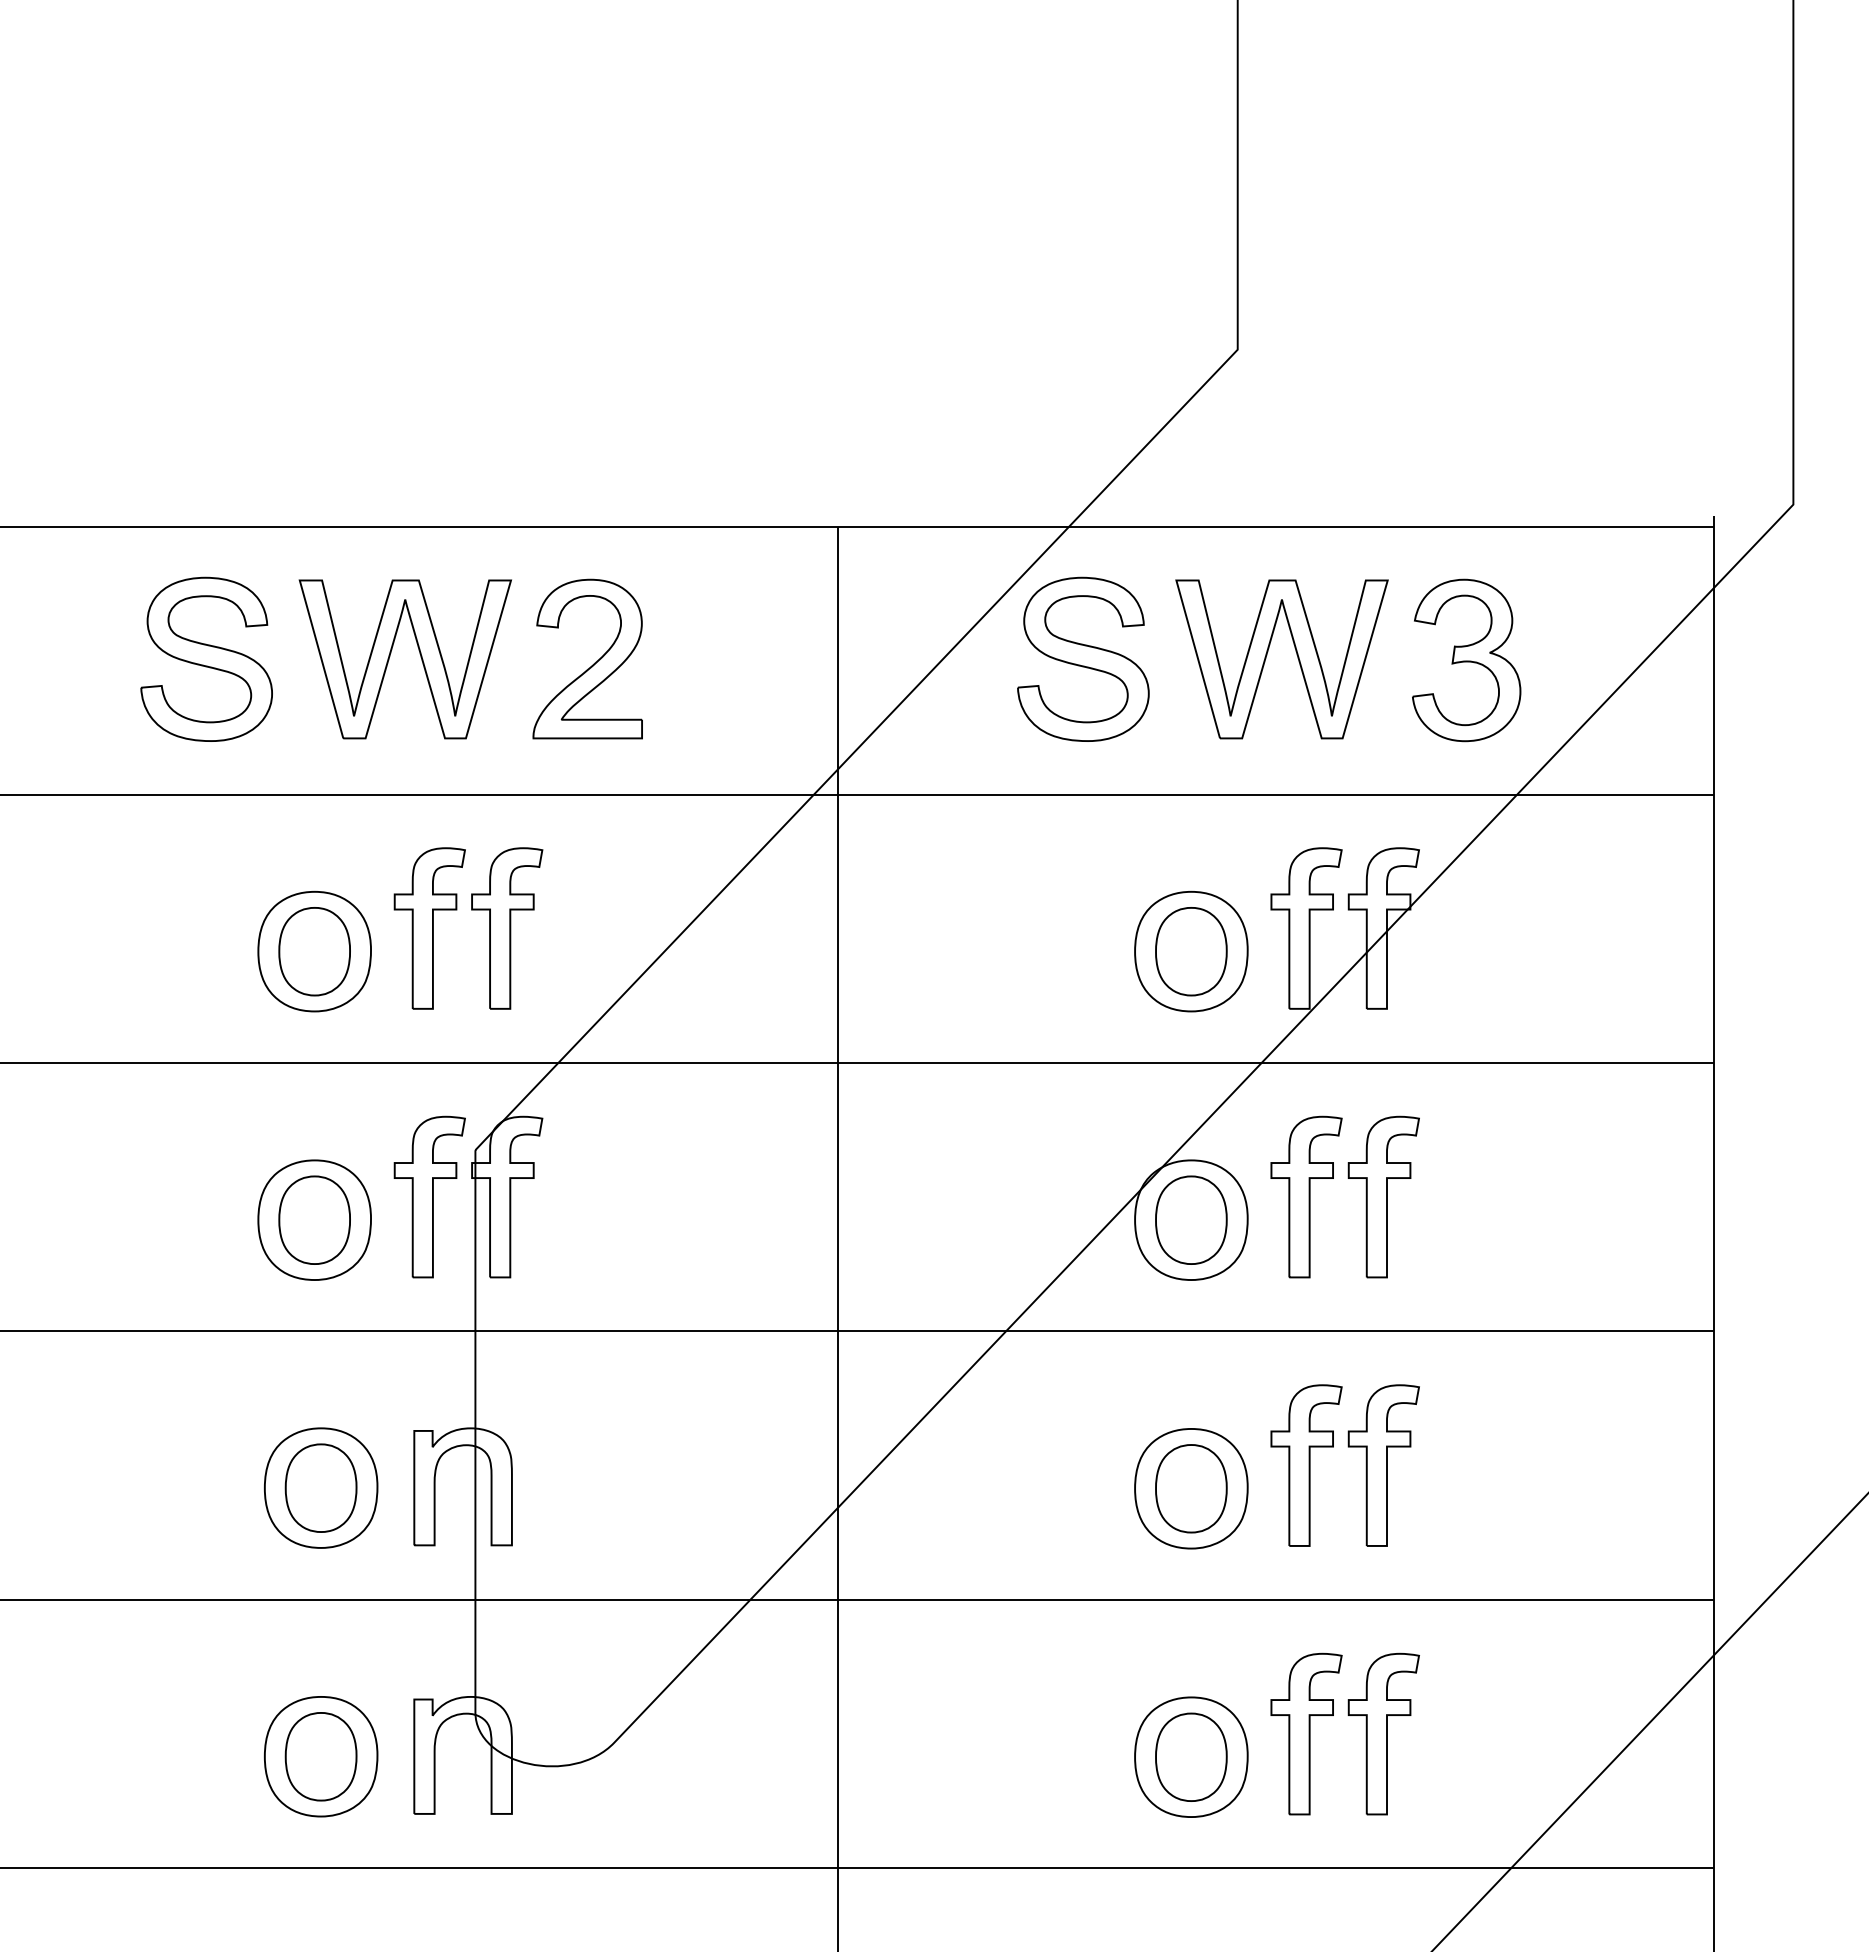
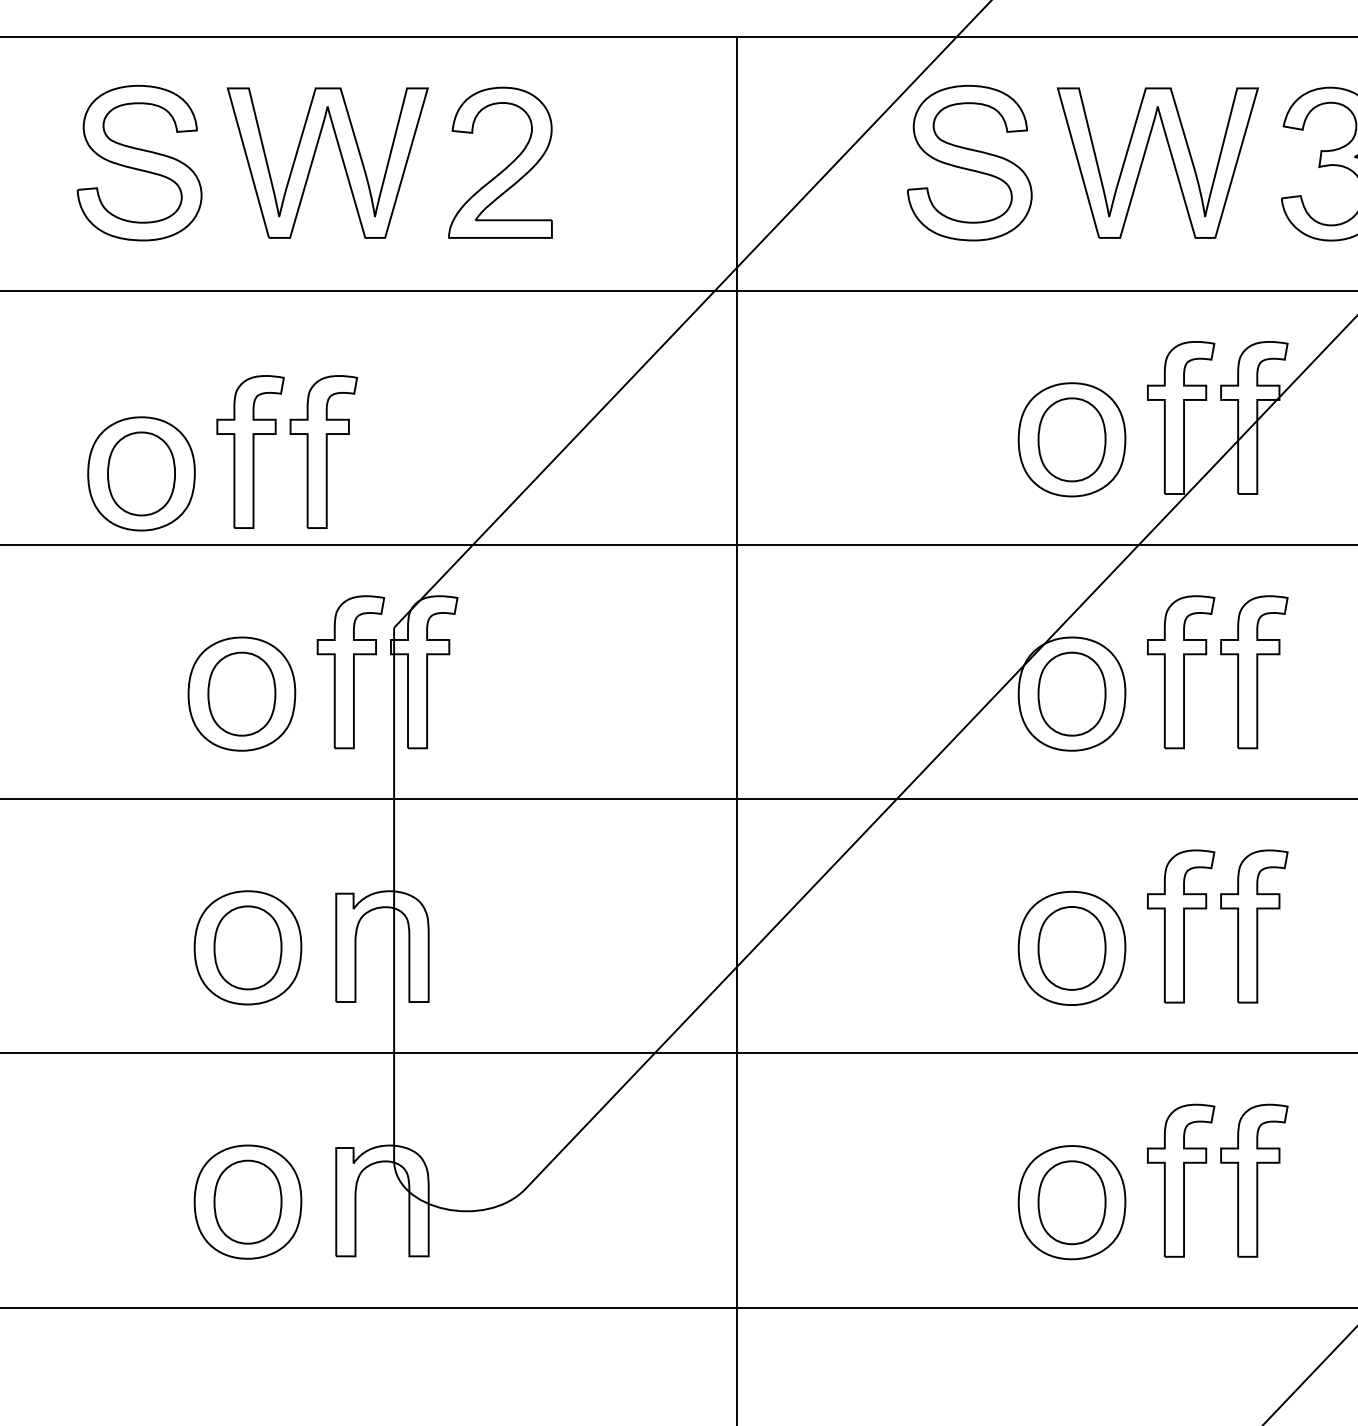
part: (411, 929) -> (233, 452), moved

